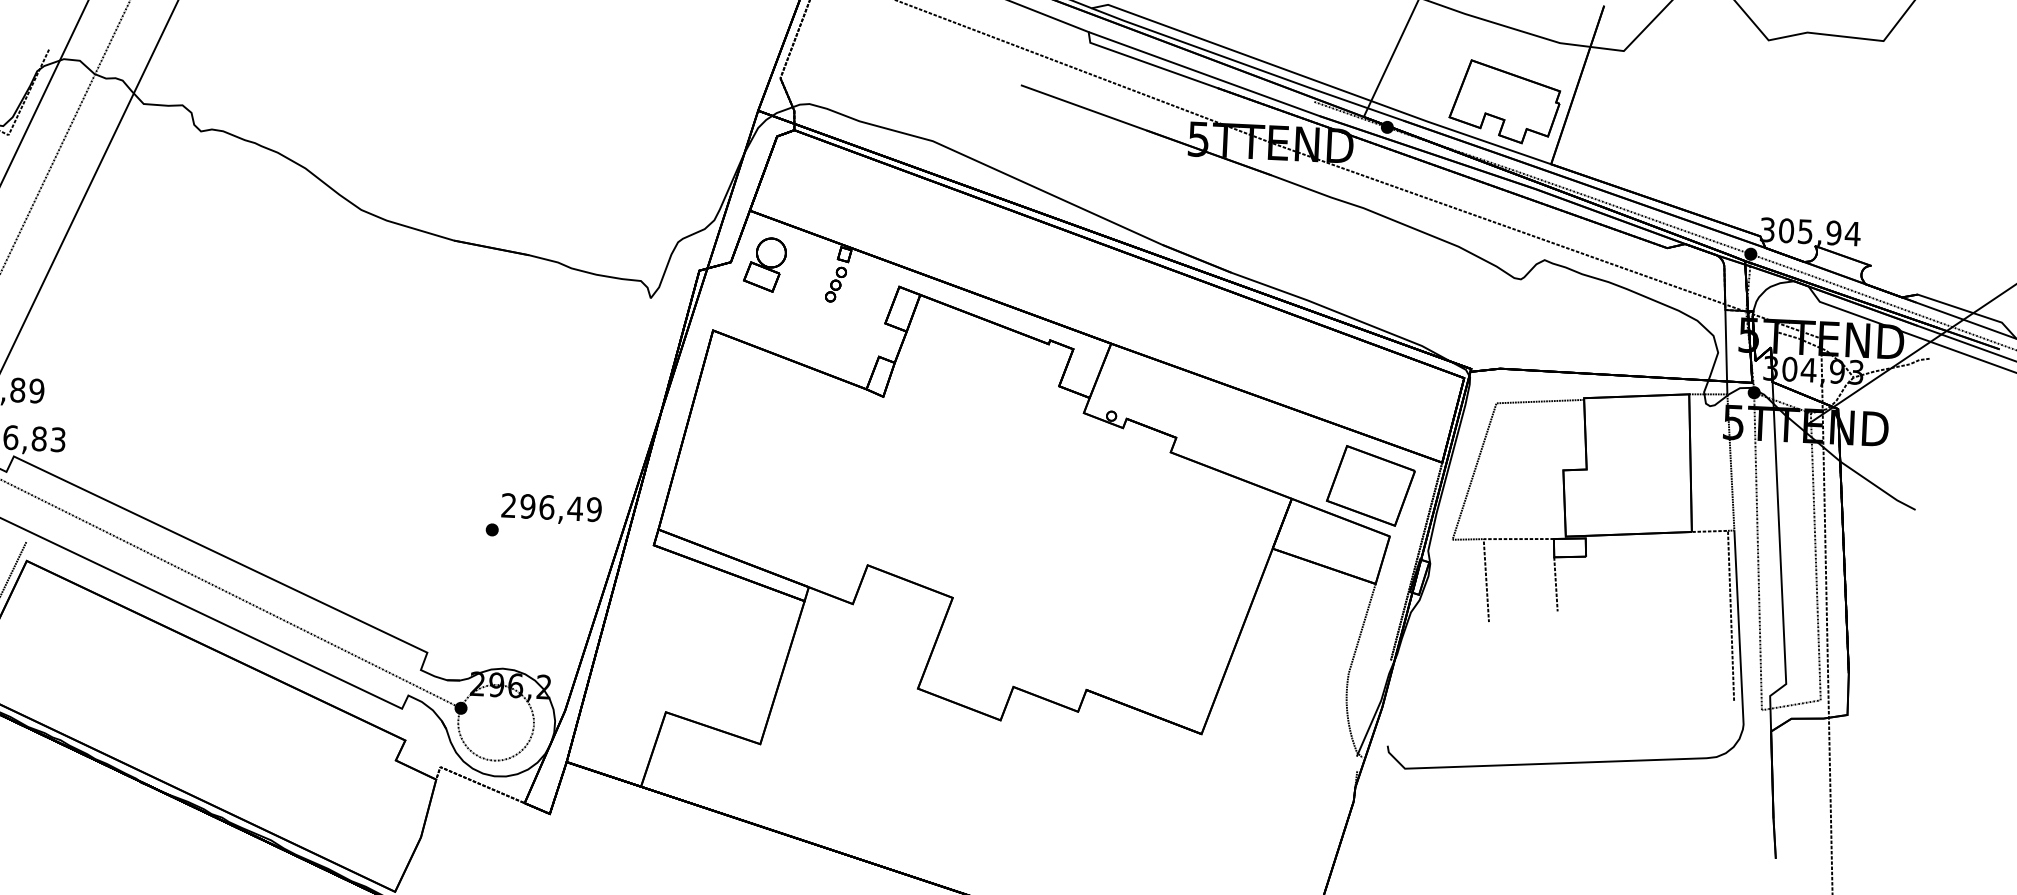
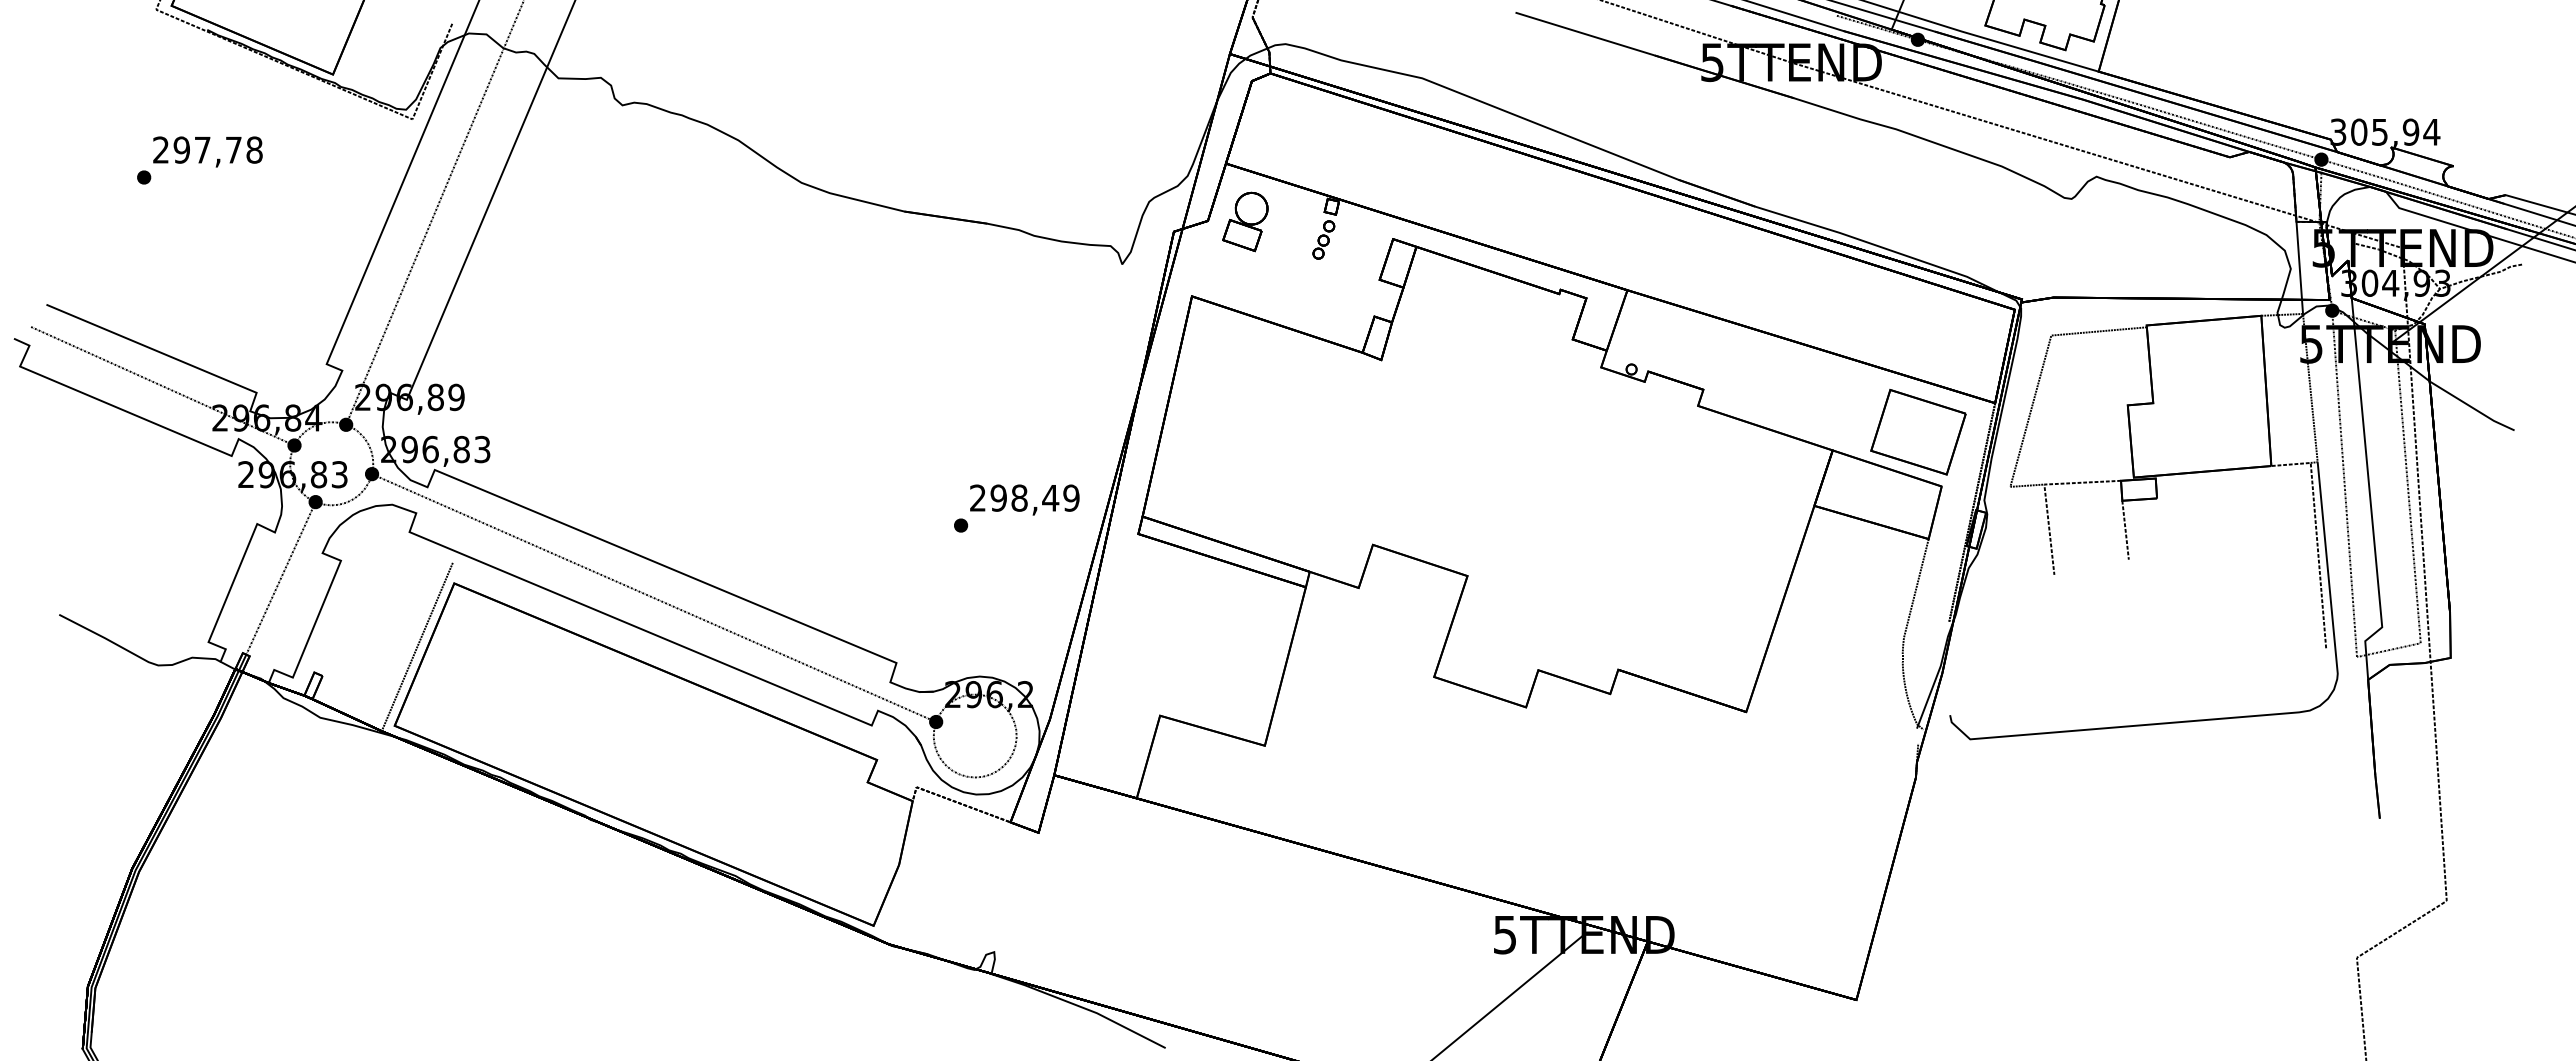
text: (546, 506) -> (1019, 497), 296,49 -> 298,49

